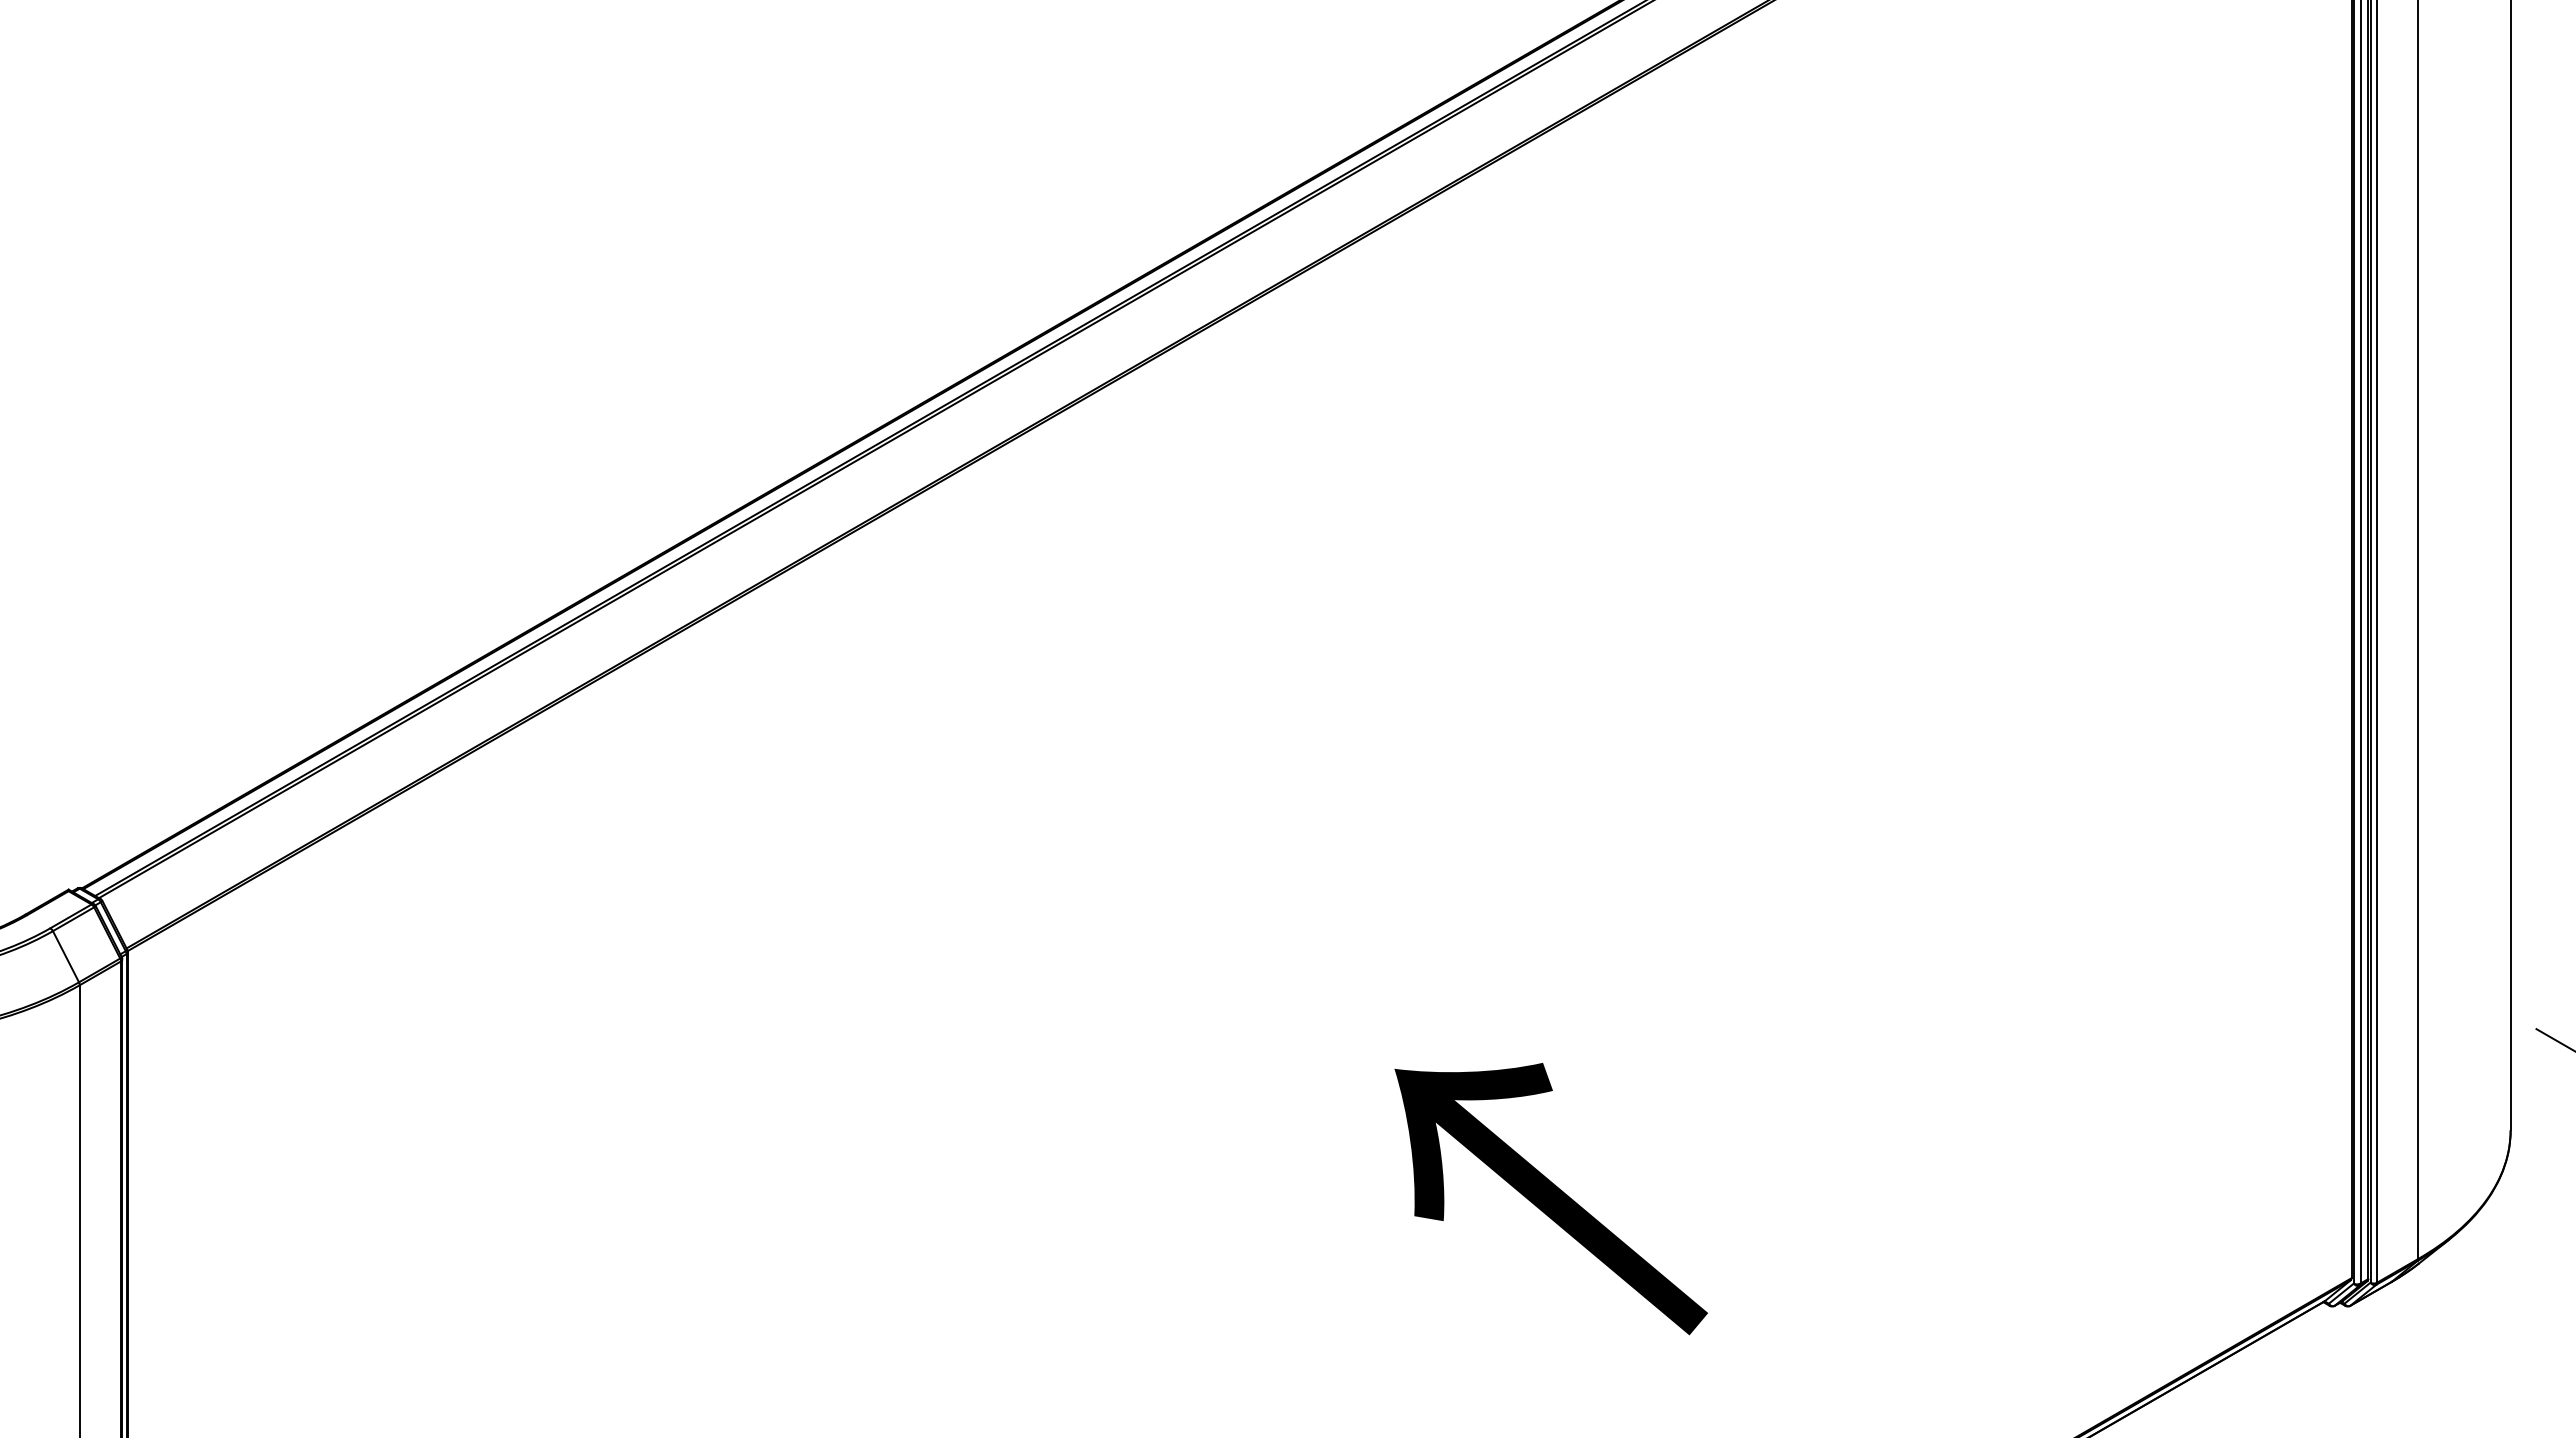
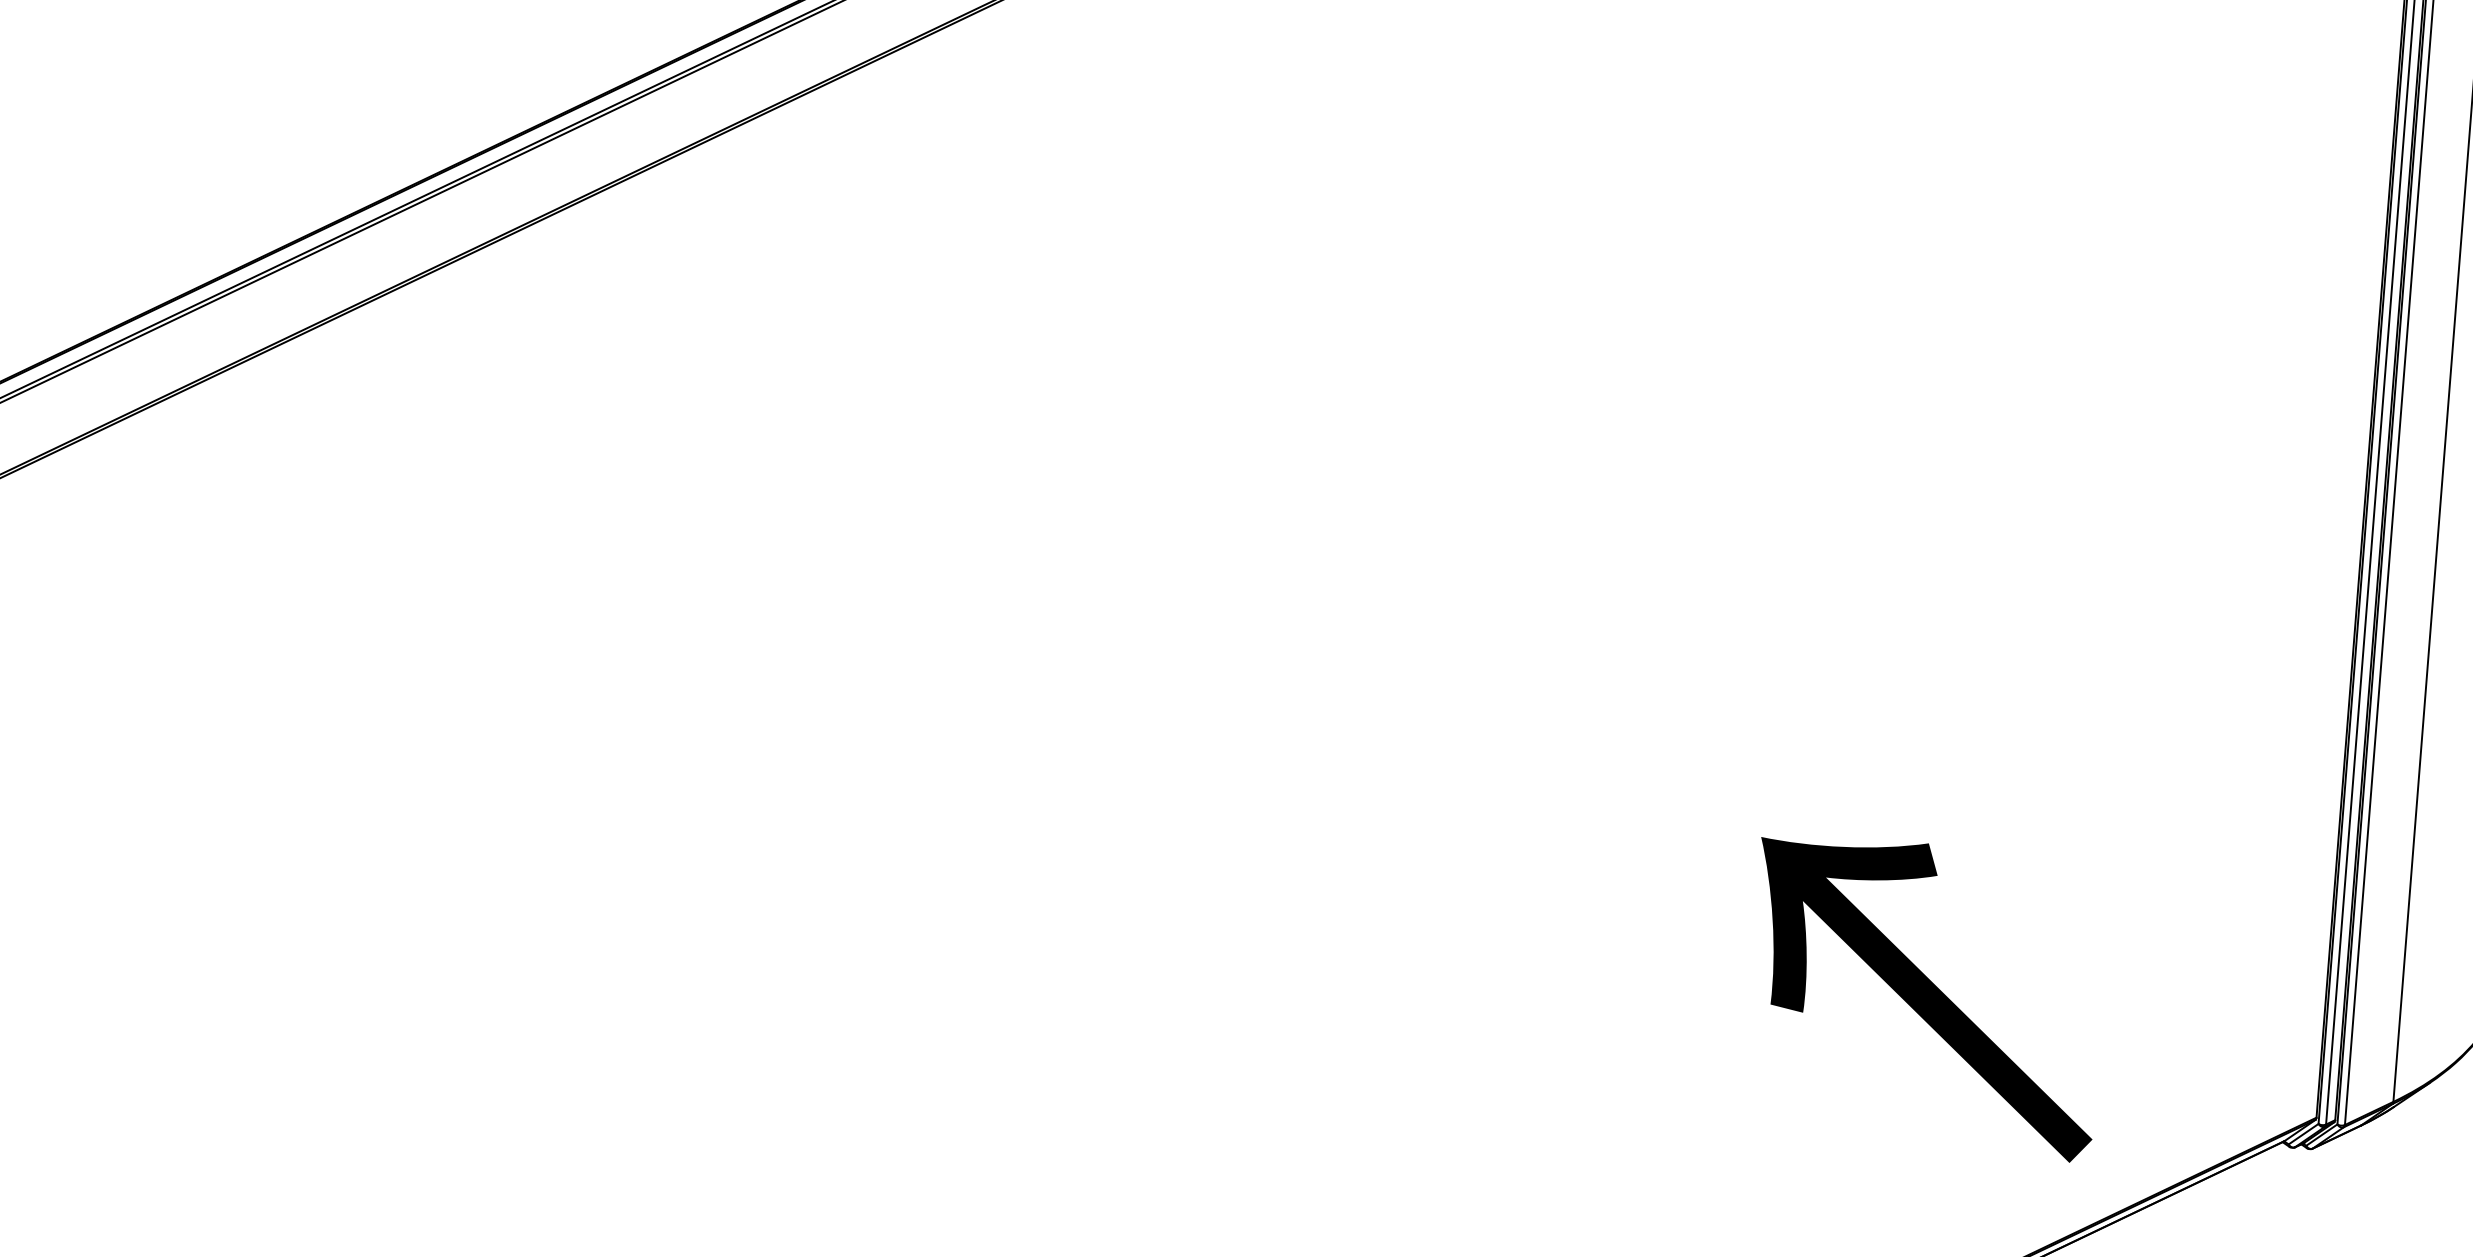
text: (1550, 1199) -> (1925, 997), moved

